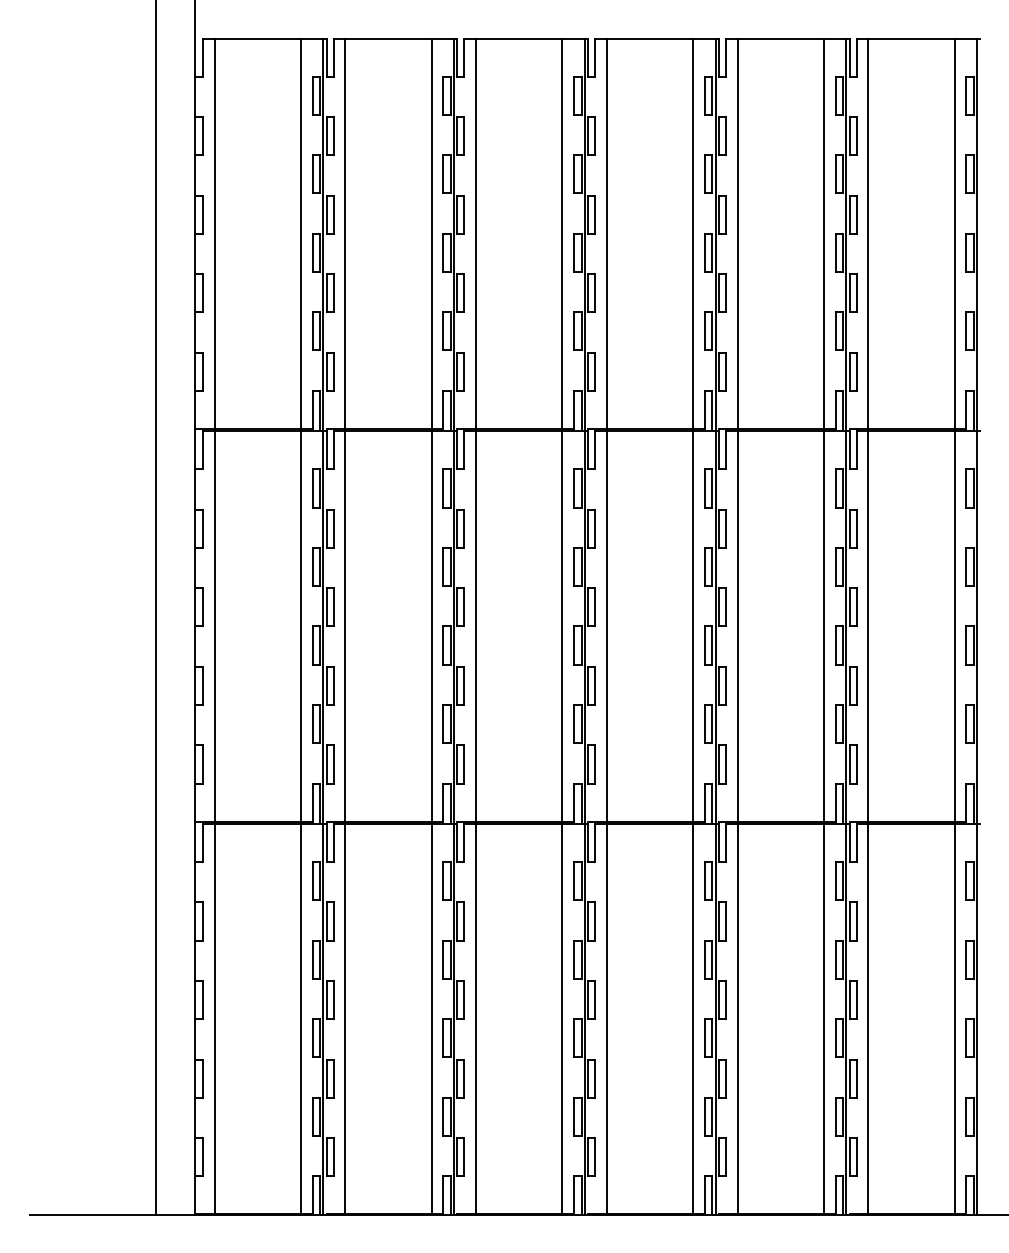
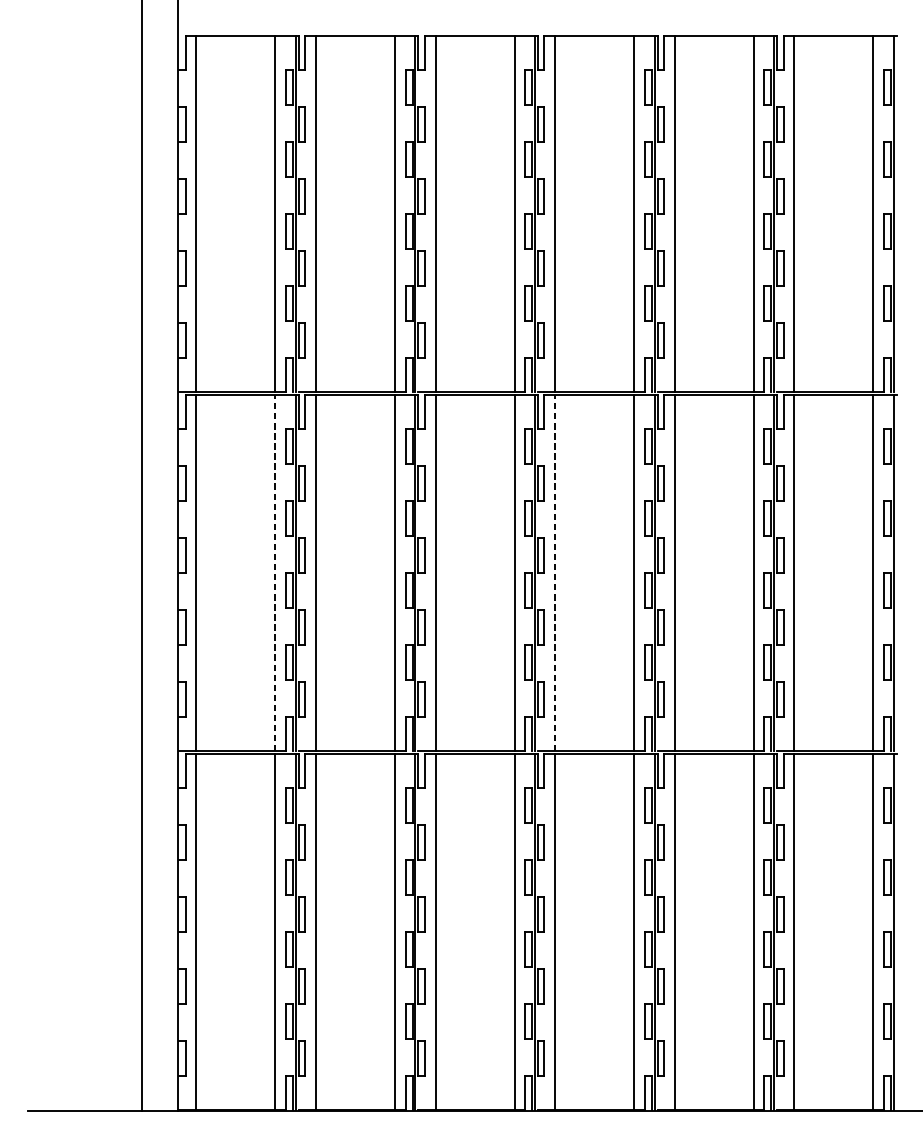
line: (300, 625) -> (274, 572), solid -> dashed
line: (606, 625) -> (554, 572), solid -> dashed

